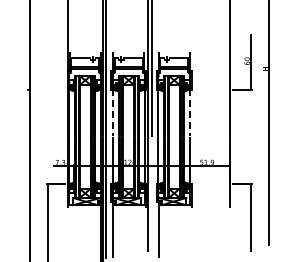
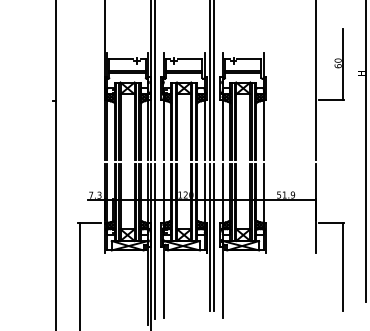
line: (112, 112) -> (163, 130), dashed -> solid
line: (190, 112) -> (264, 130), dashed -> solid
line: (151, 194) -> (213, 236), added

